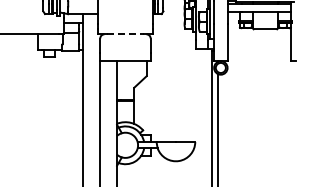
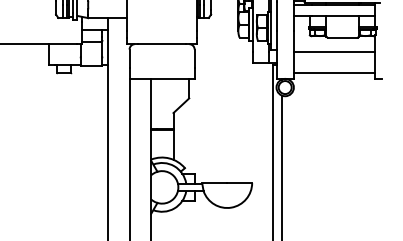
line: (125, 34) -> (162, 44), dashed -> solid
line: (258, 40) -> (333, 52), added
line: (258, 57) -> (333, 74), added

